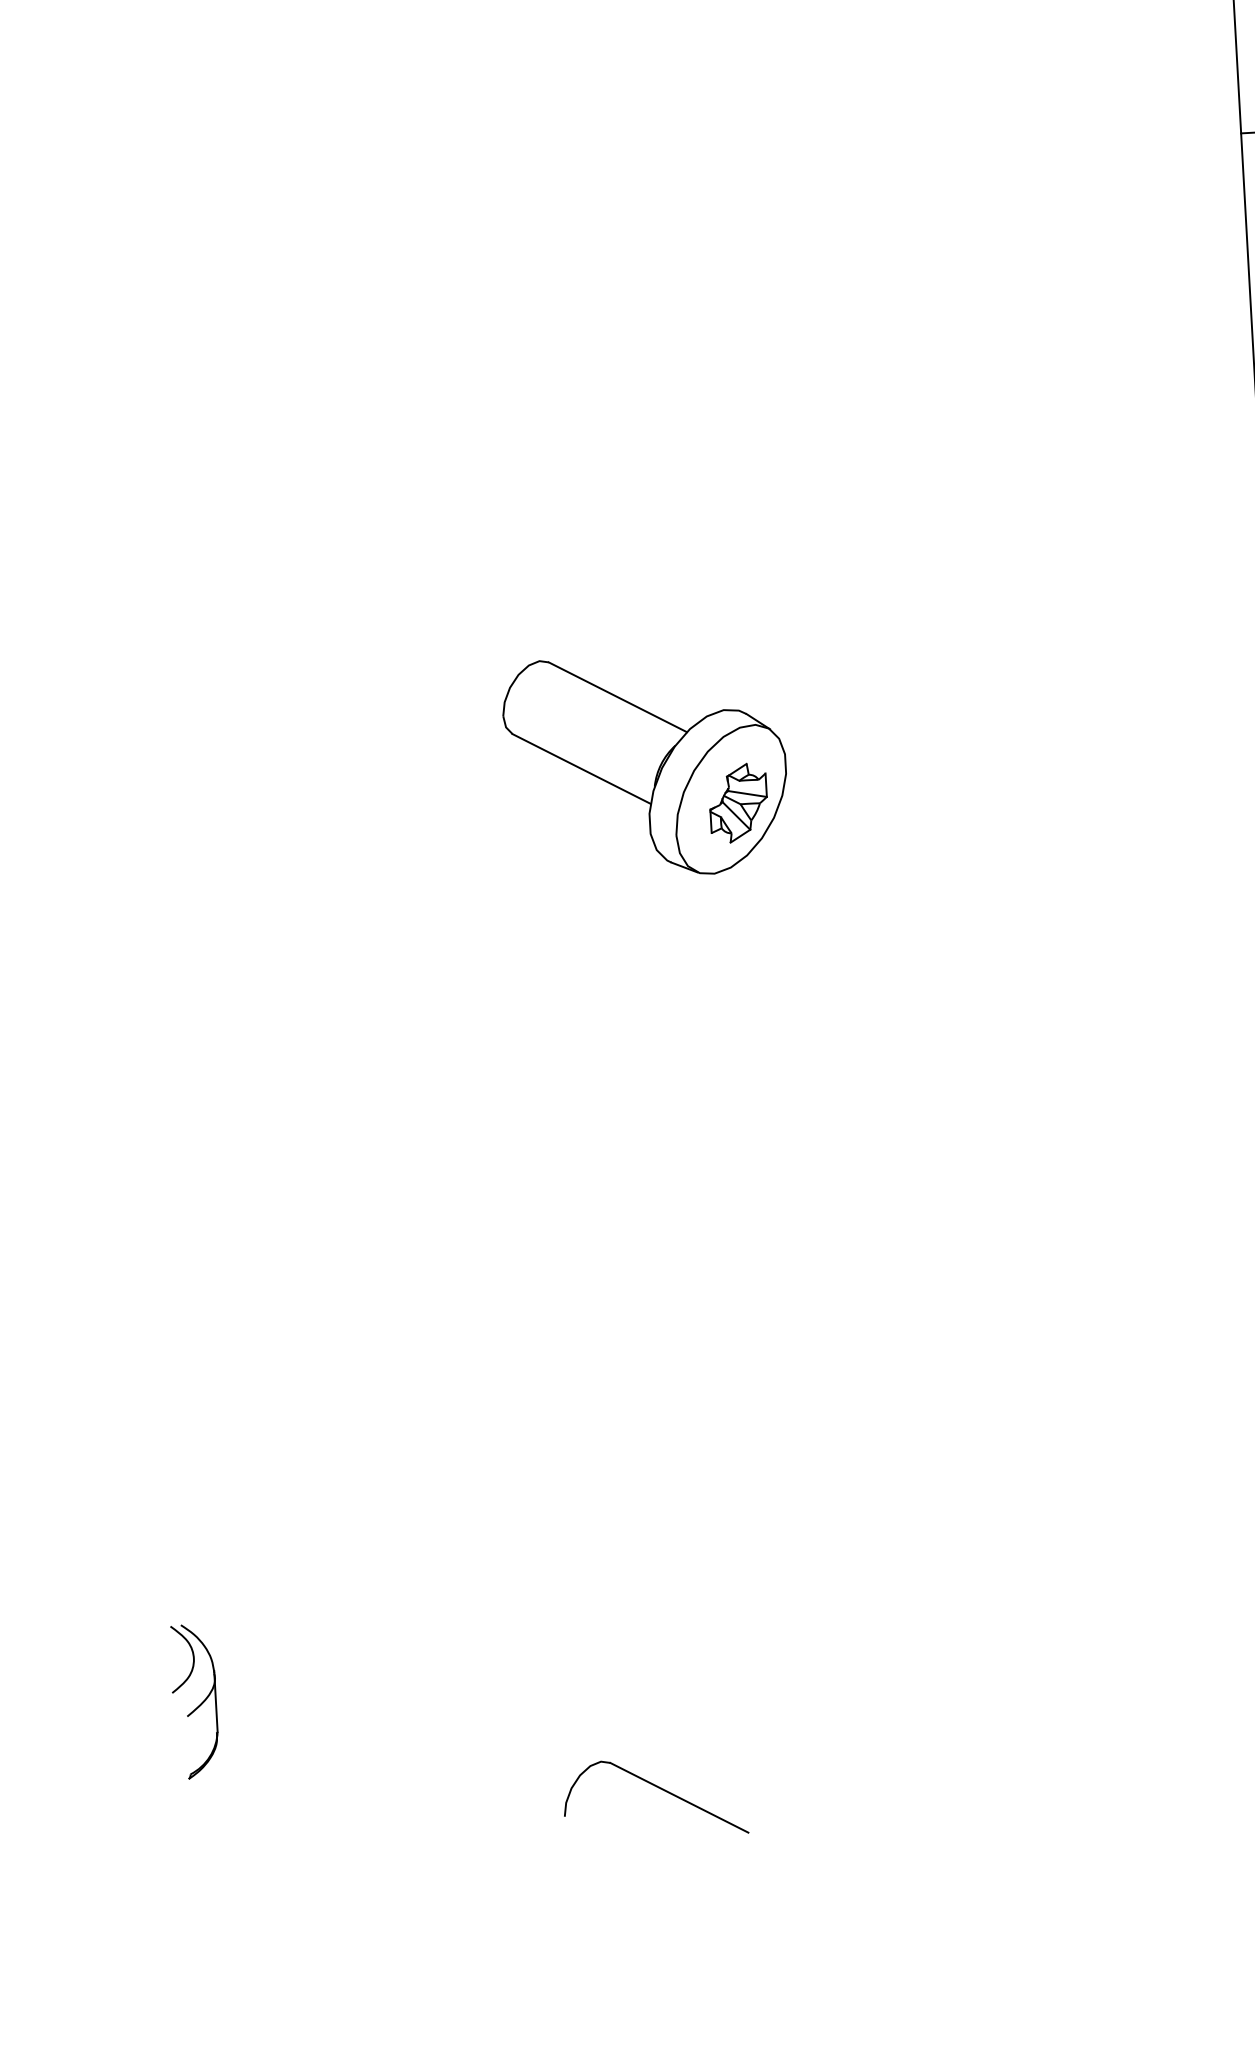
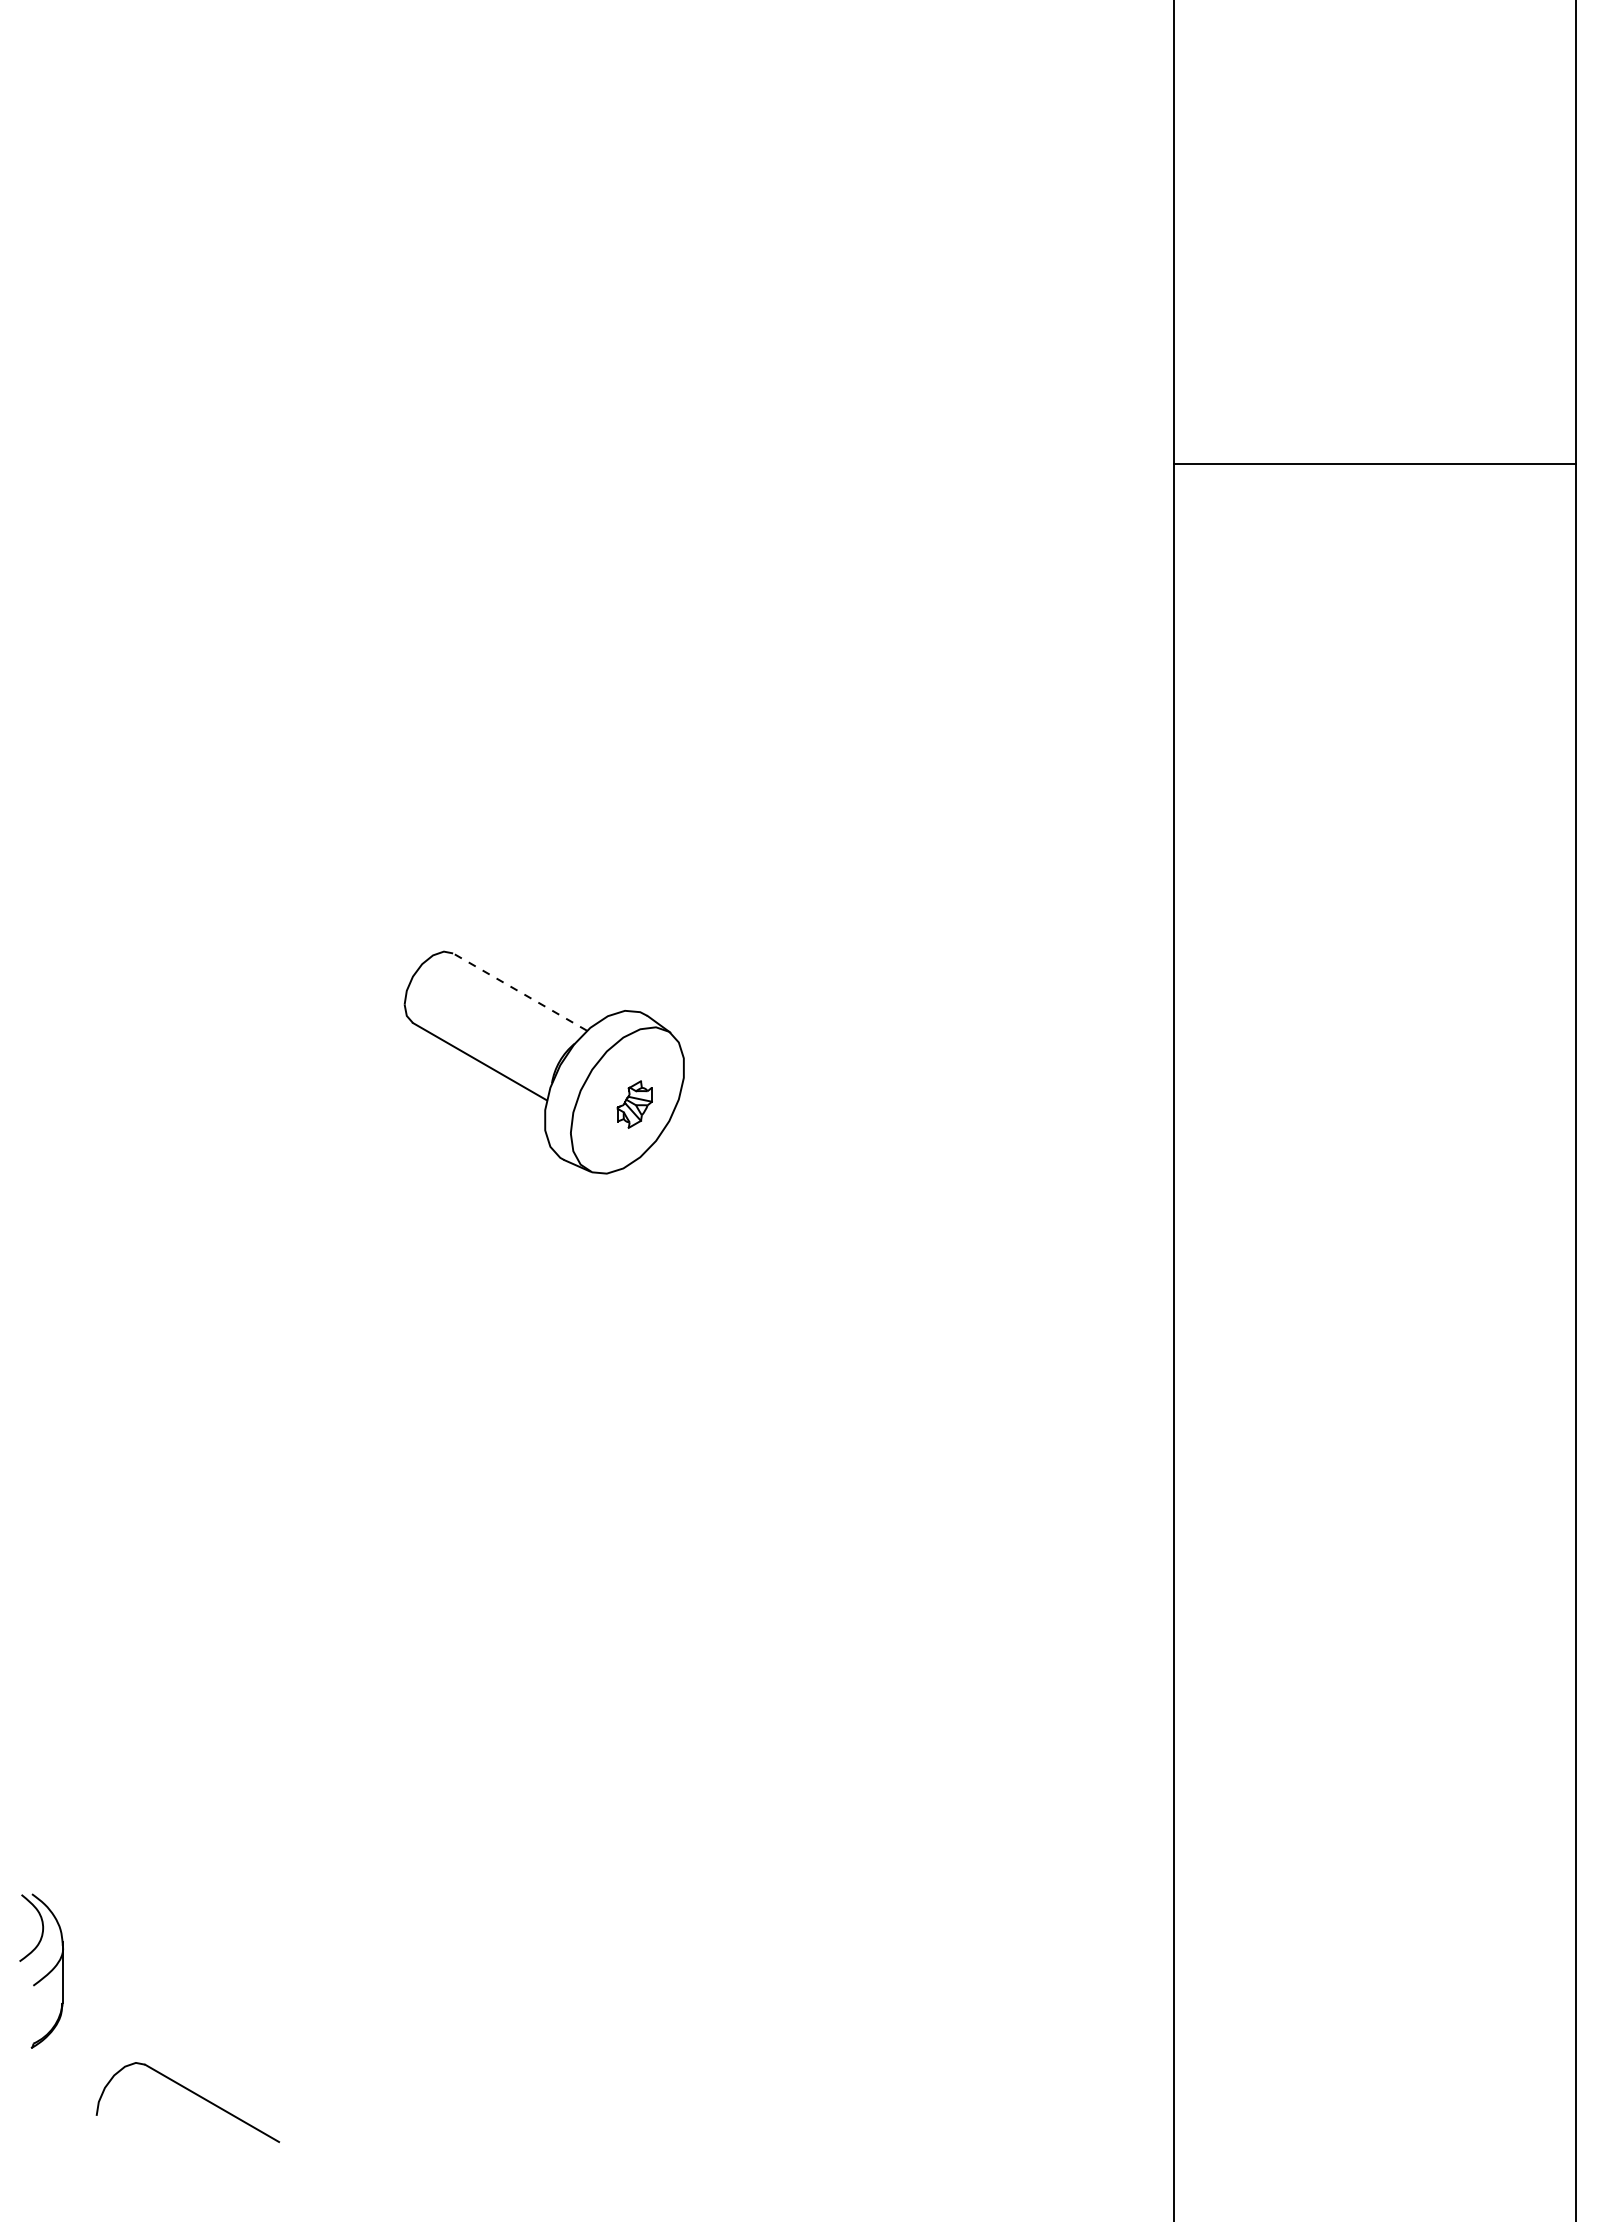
line: (617, 696) -> (519, 991), solid -> dashed
part: (738, 803) -> (634, 1104), size x0.6
part: (659, 1789) -> (192, 2093), moved

